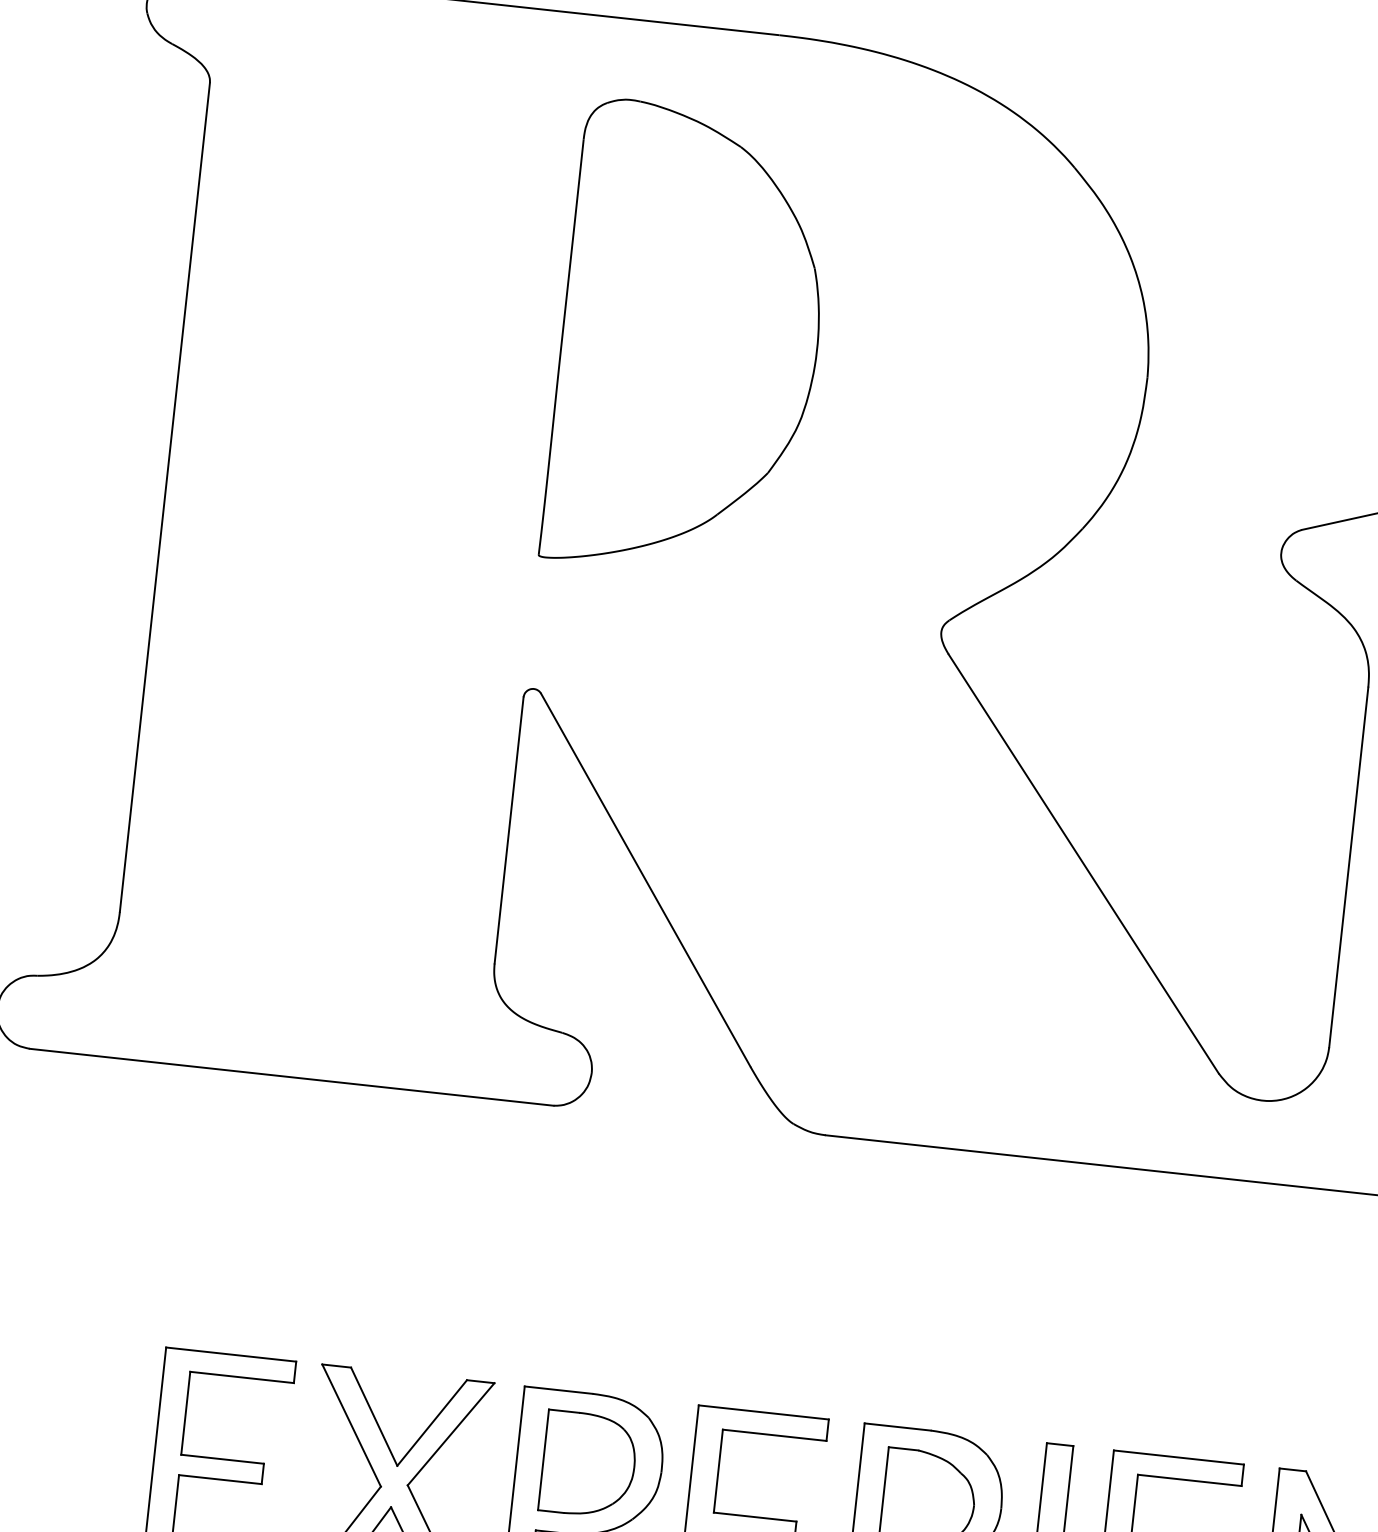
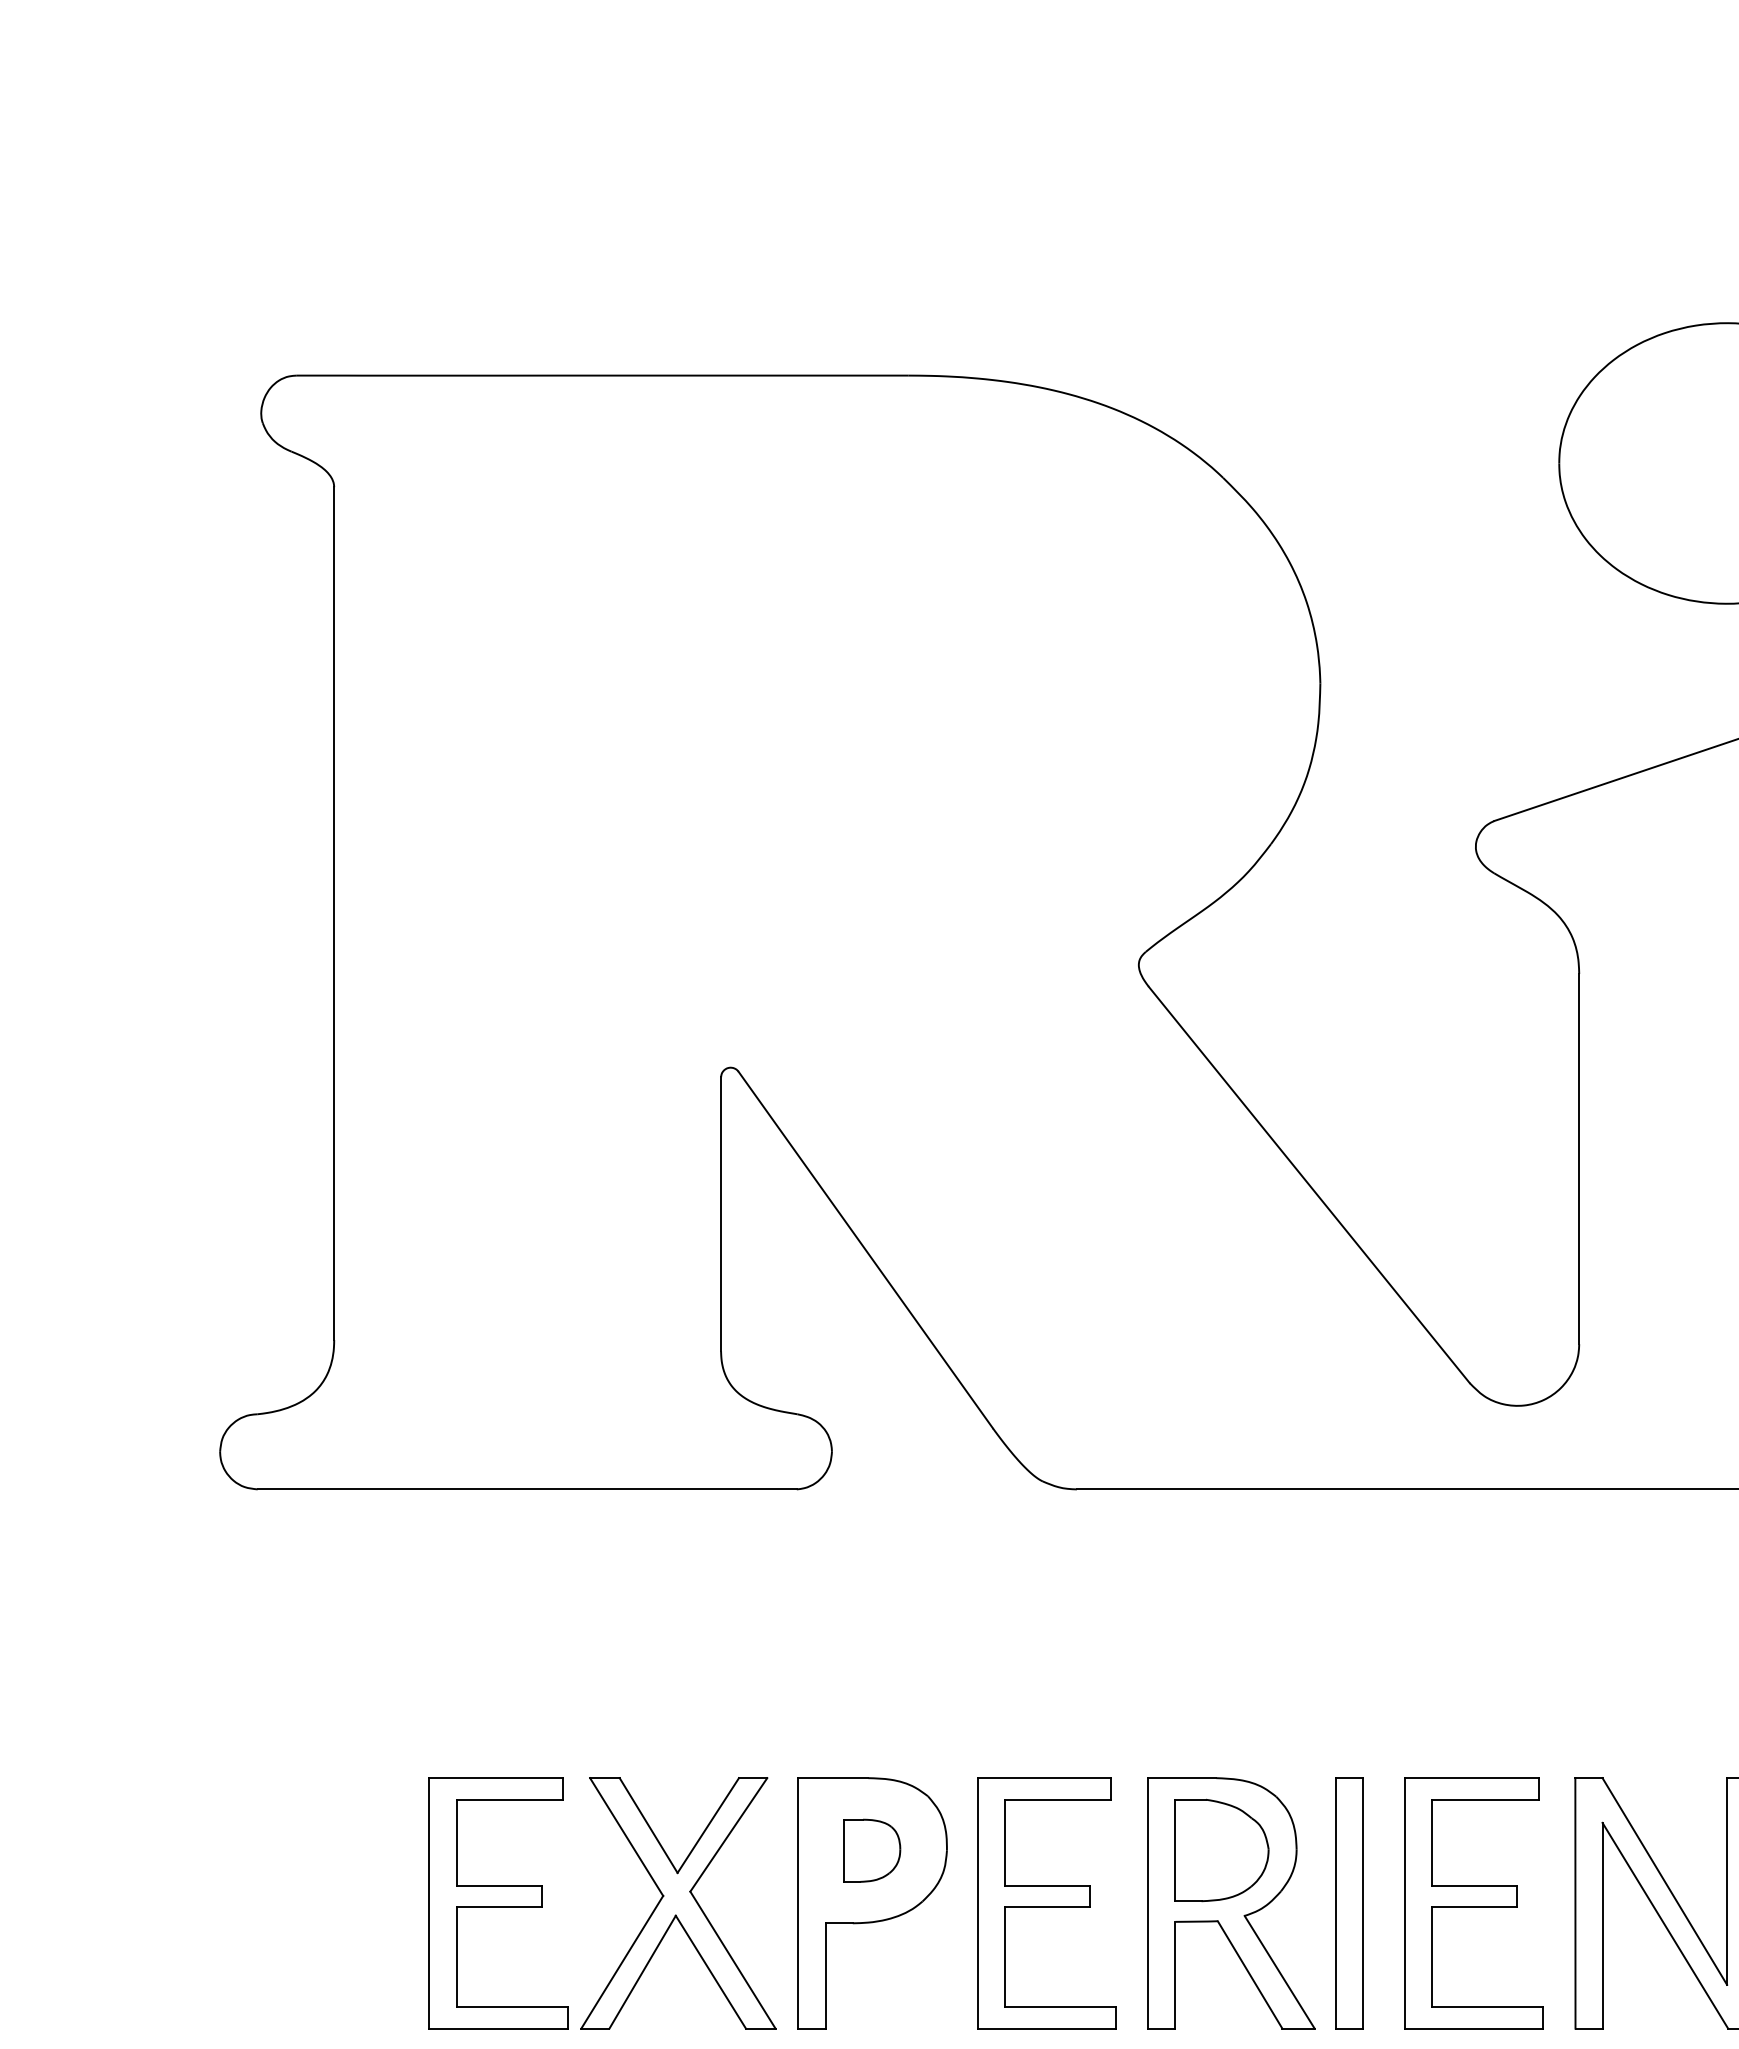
part: (689, 339) -> (850, 695), removed
part: (589, 1464) -> (872, 1850), size x0.6

